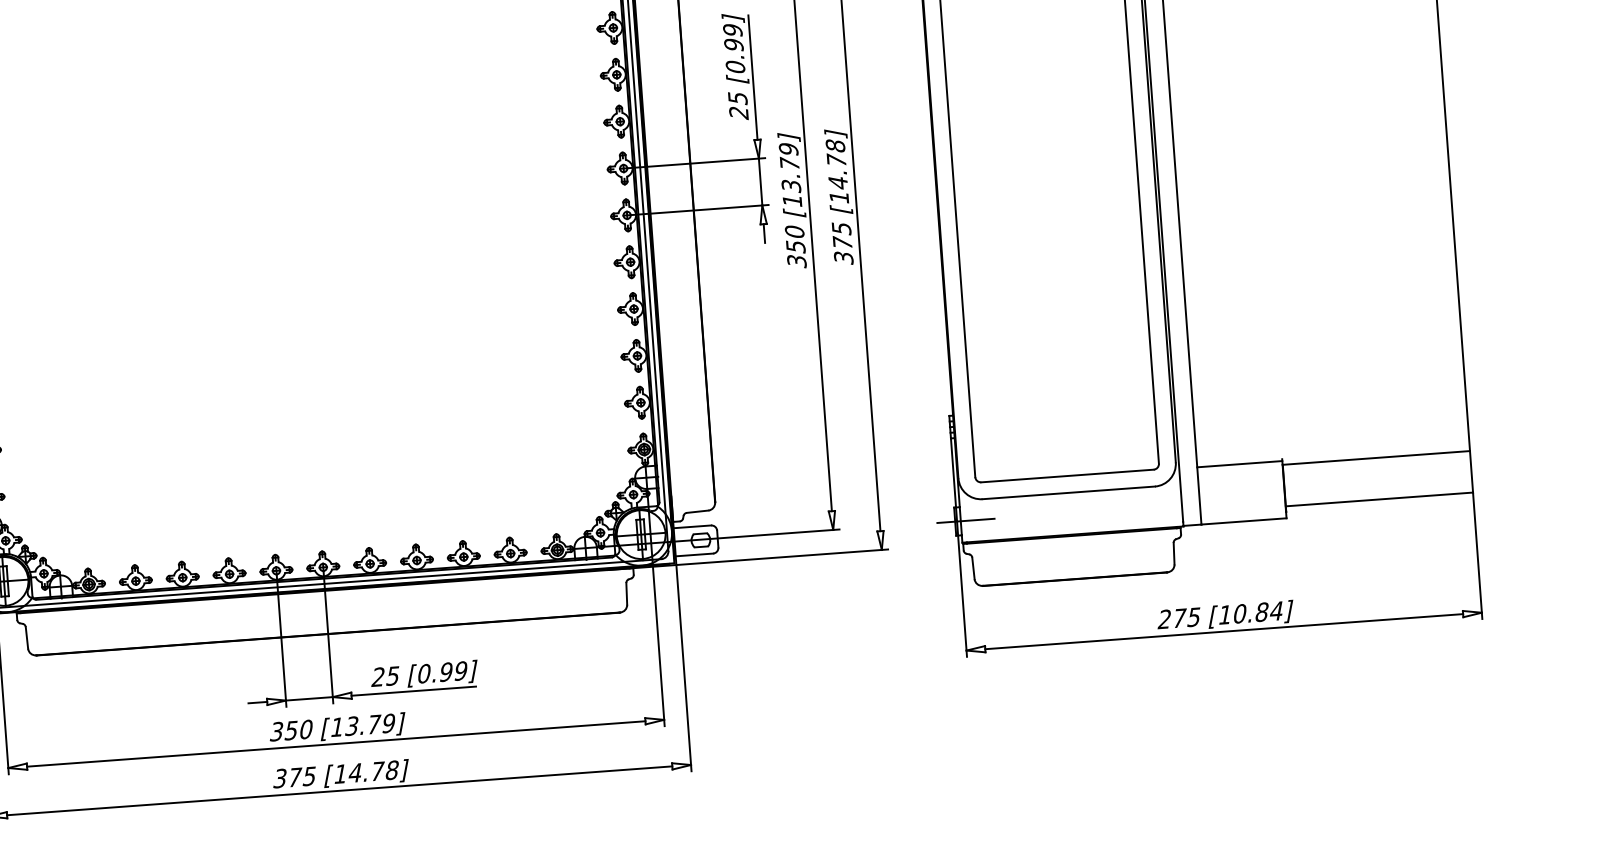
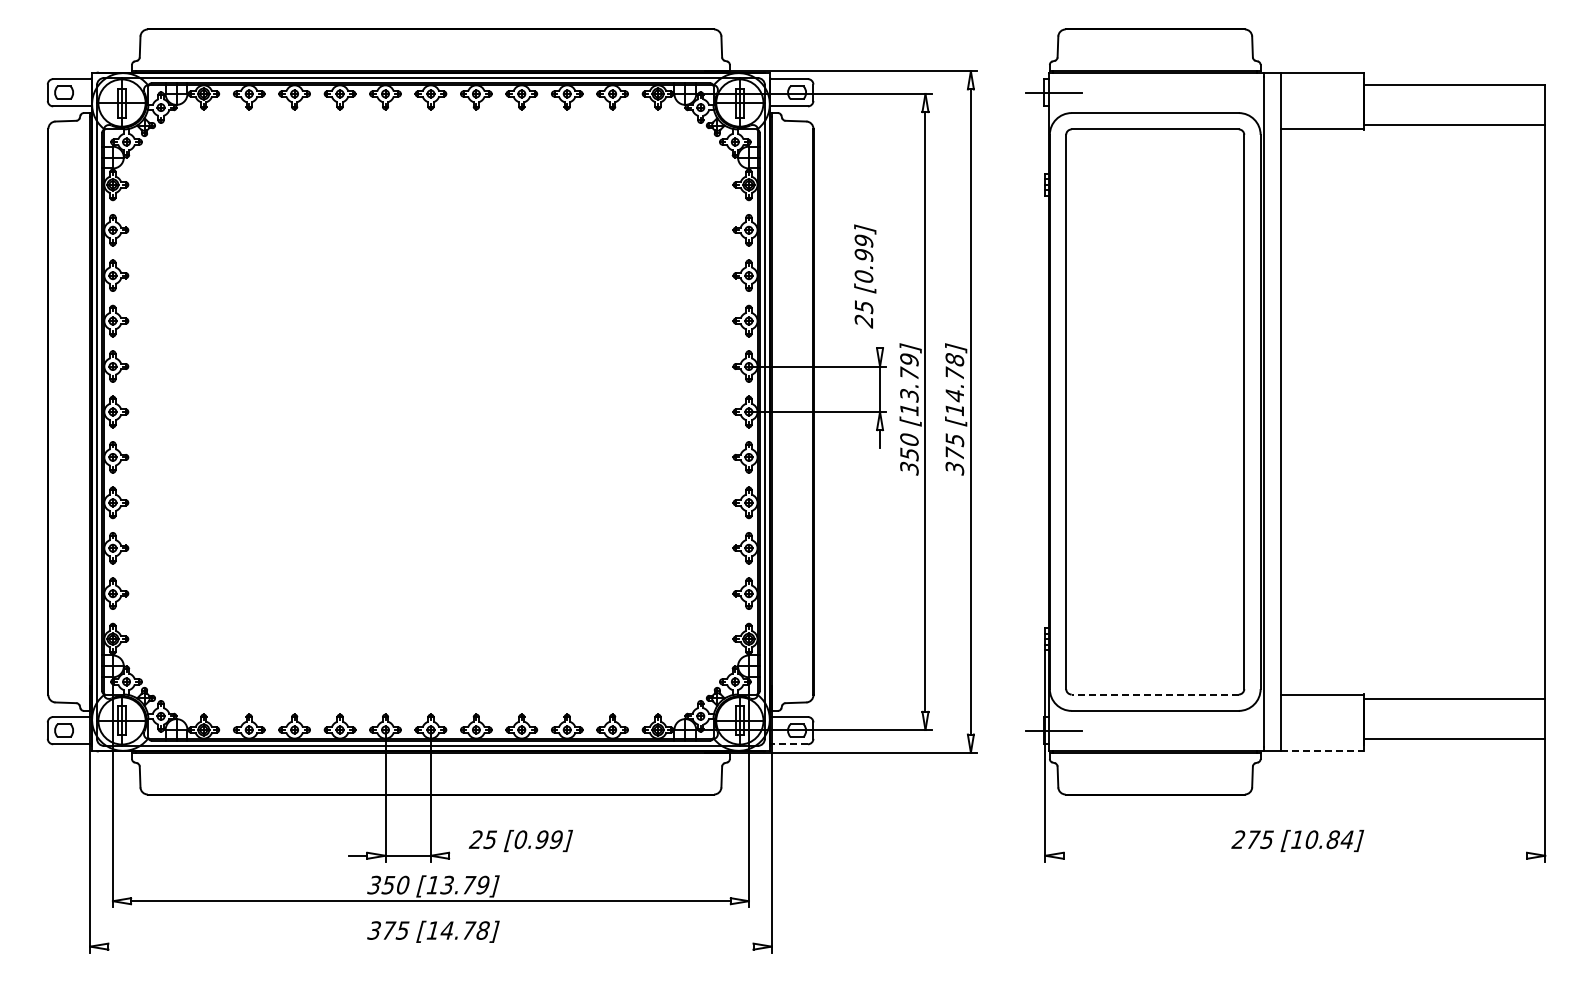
line: (753, 77) -> (880, 287), removed
line: (1067, 475) -> (1155, 694), solid -> dashed
line: (1244, 521) -> (1322, 750), solid -> dashed
line: (694, 555) -> (789, 744), solid -> dashed
line: (1224, 631) -> (1295, 855), removed
line: (413, 690) -> (509, 855), removed
line: (339, 790) -> (430, 946), removed

